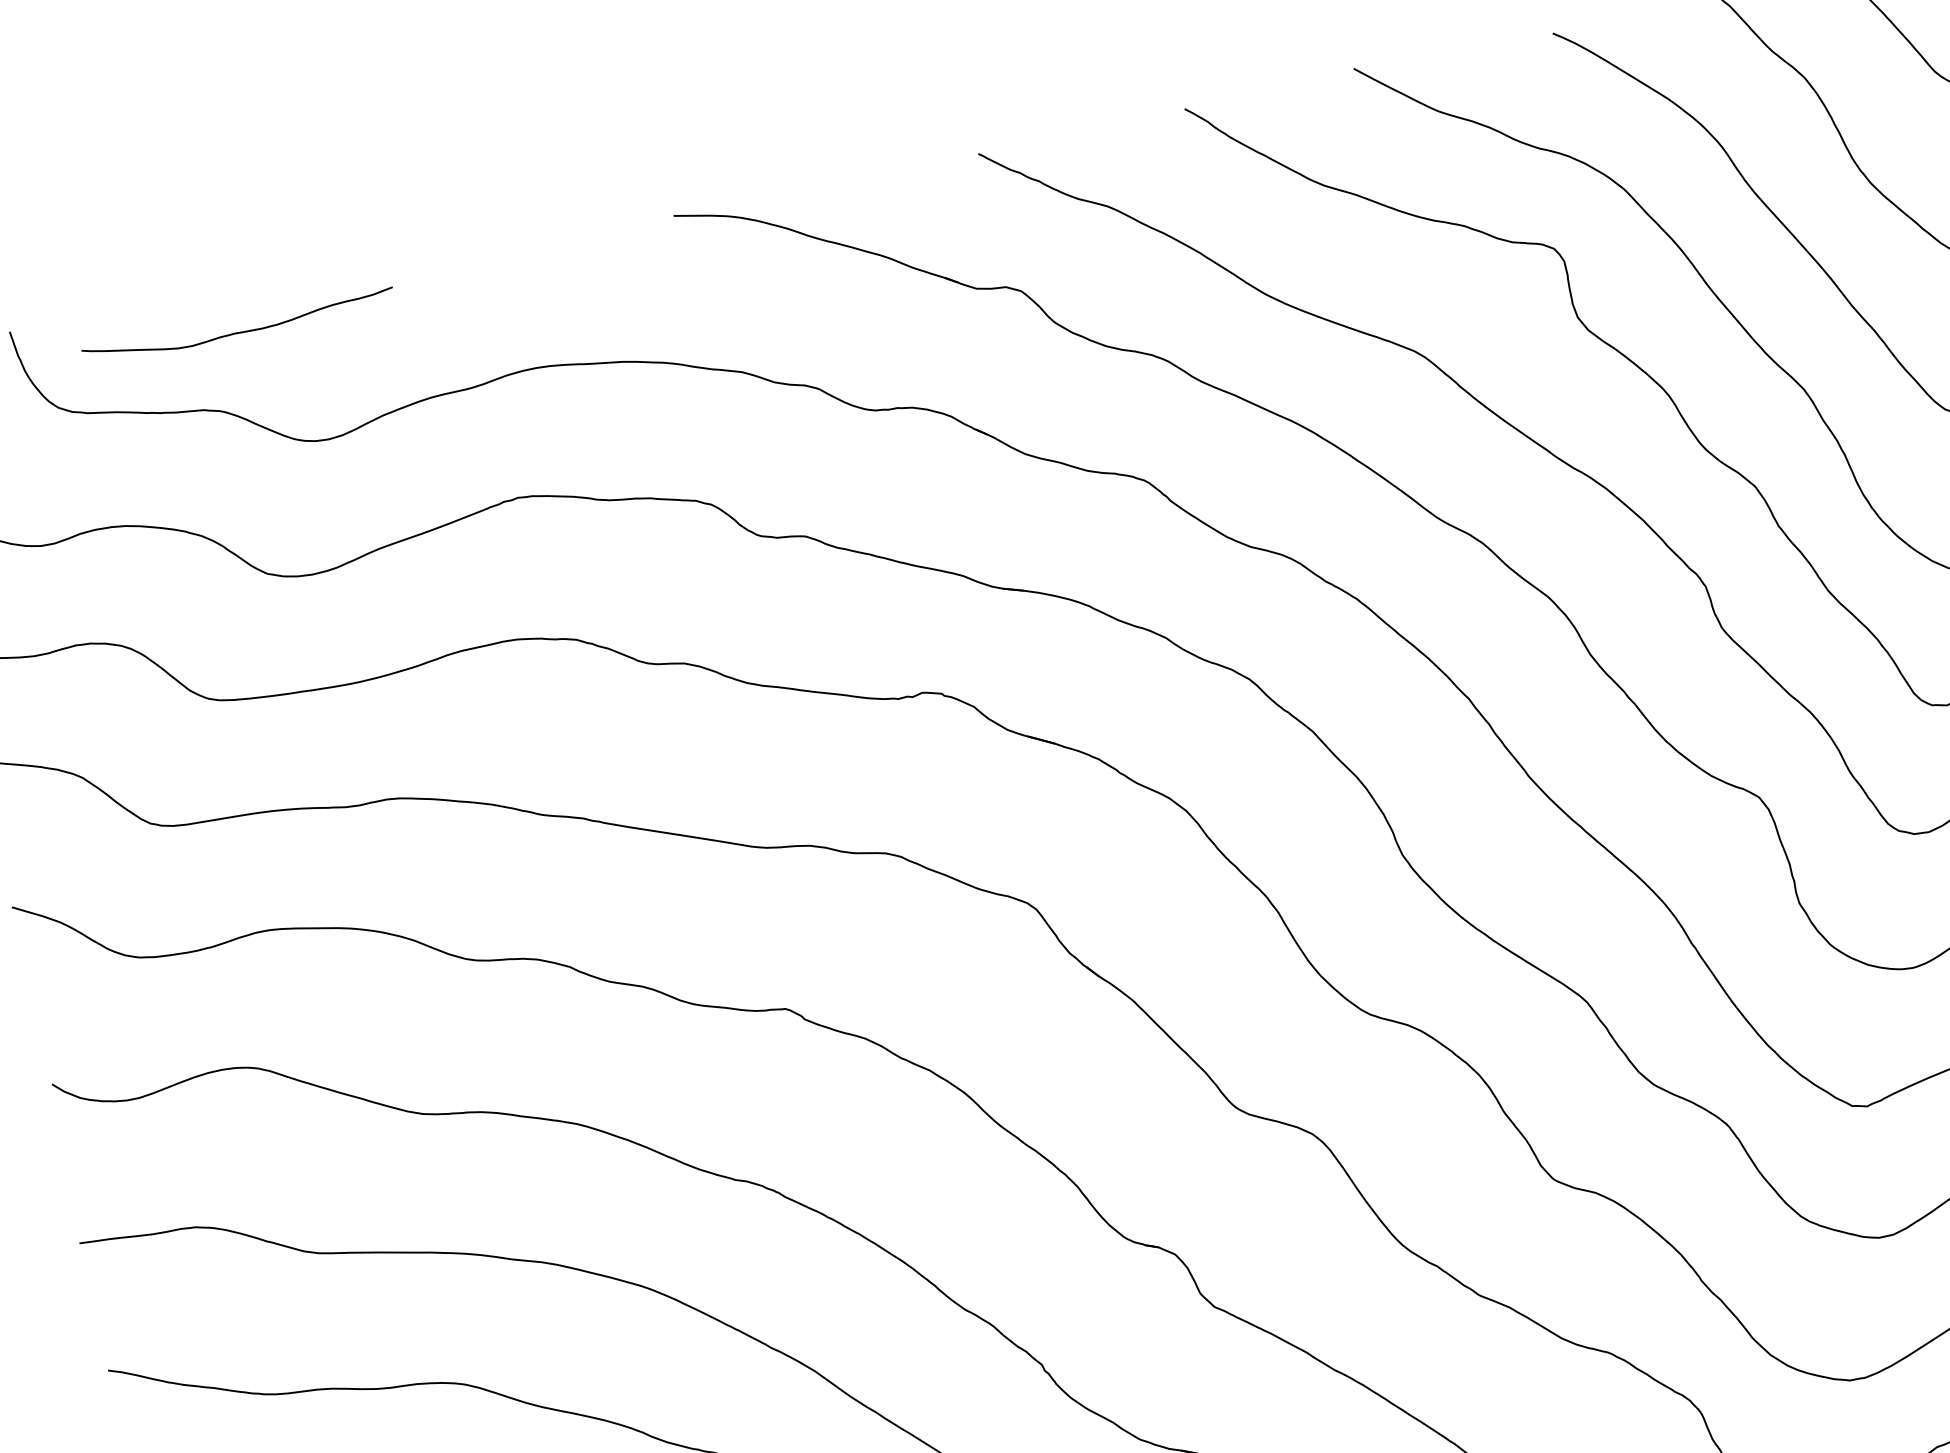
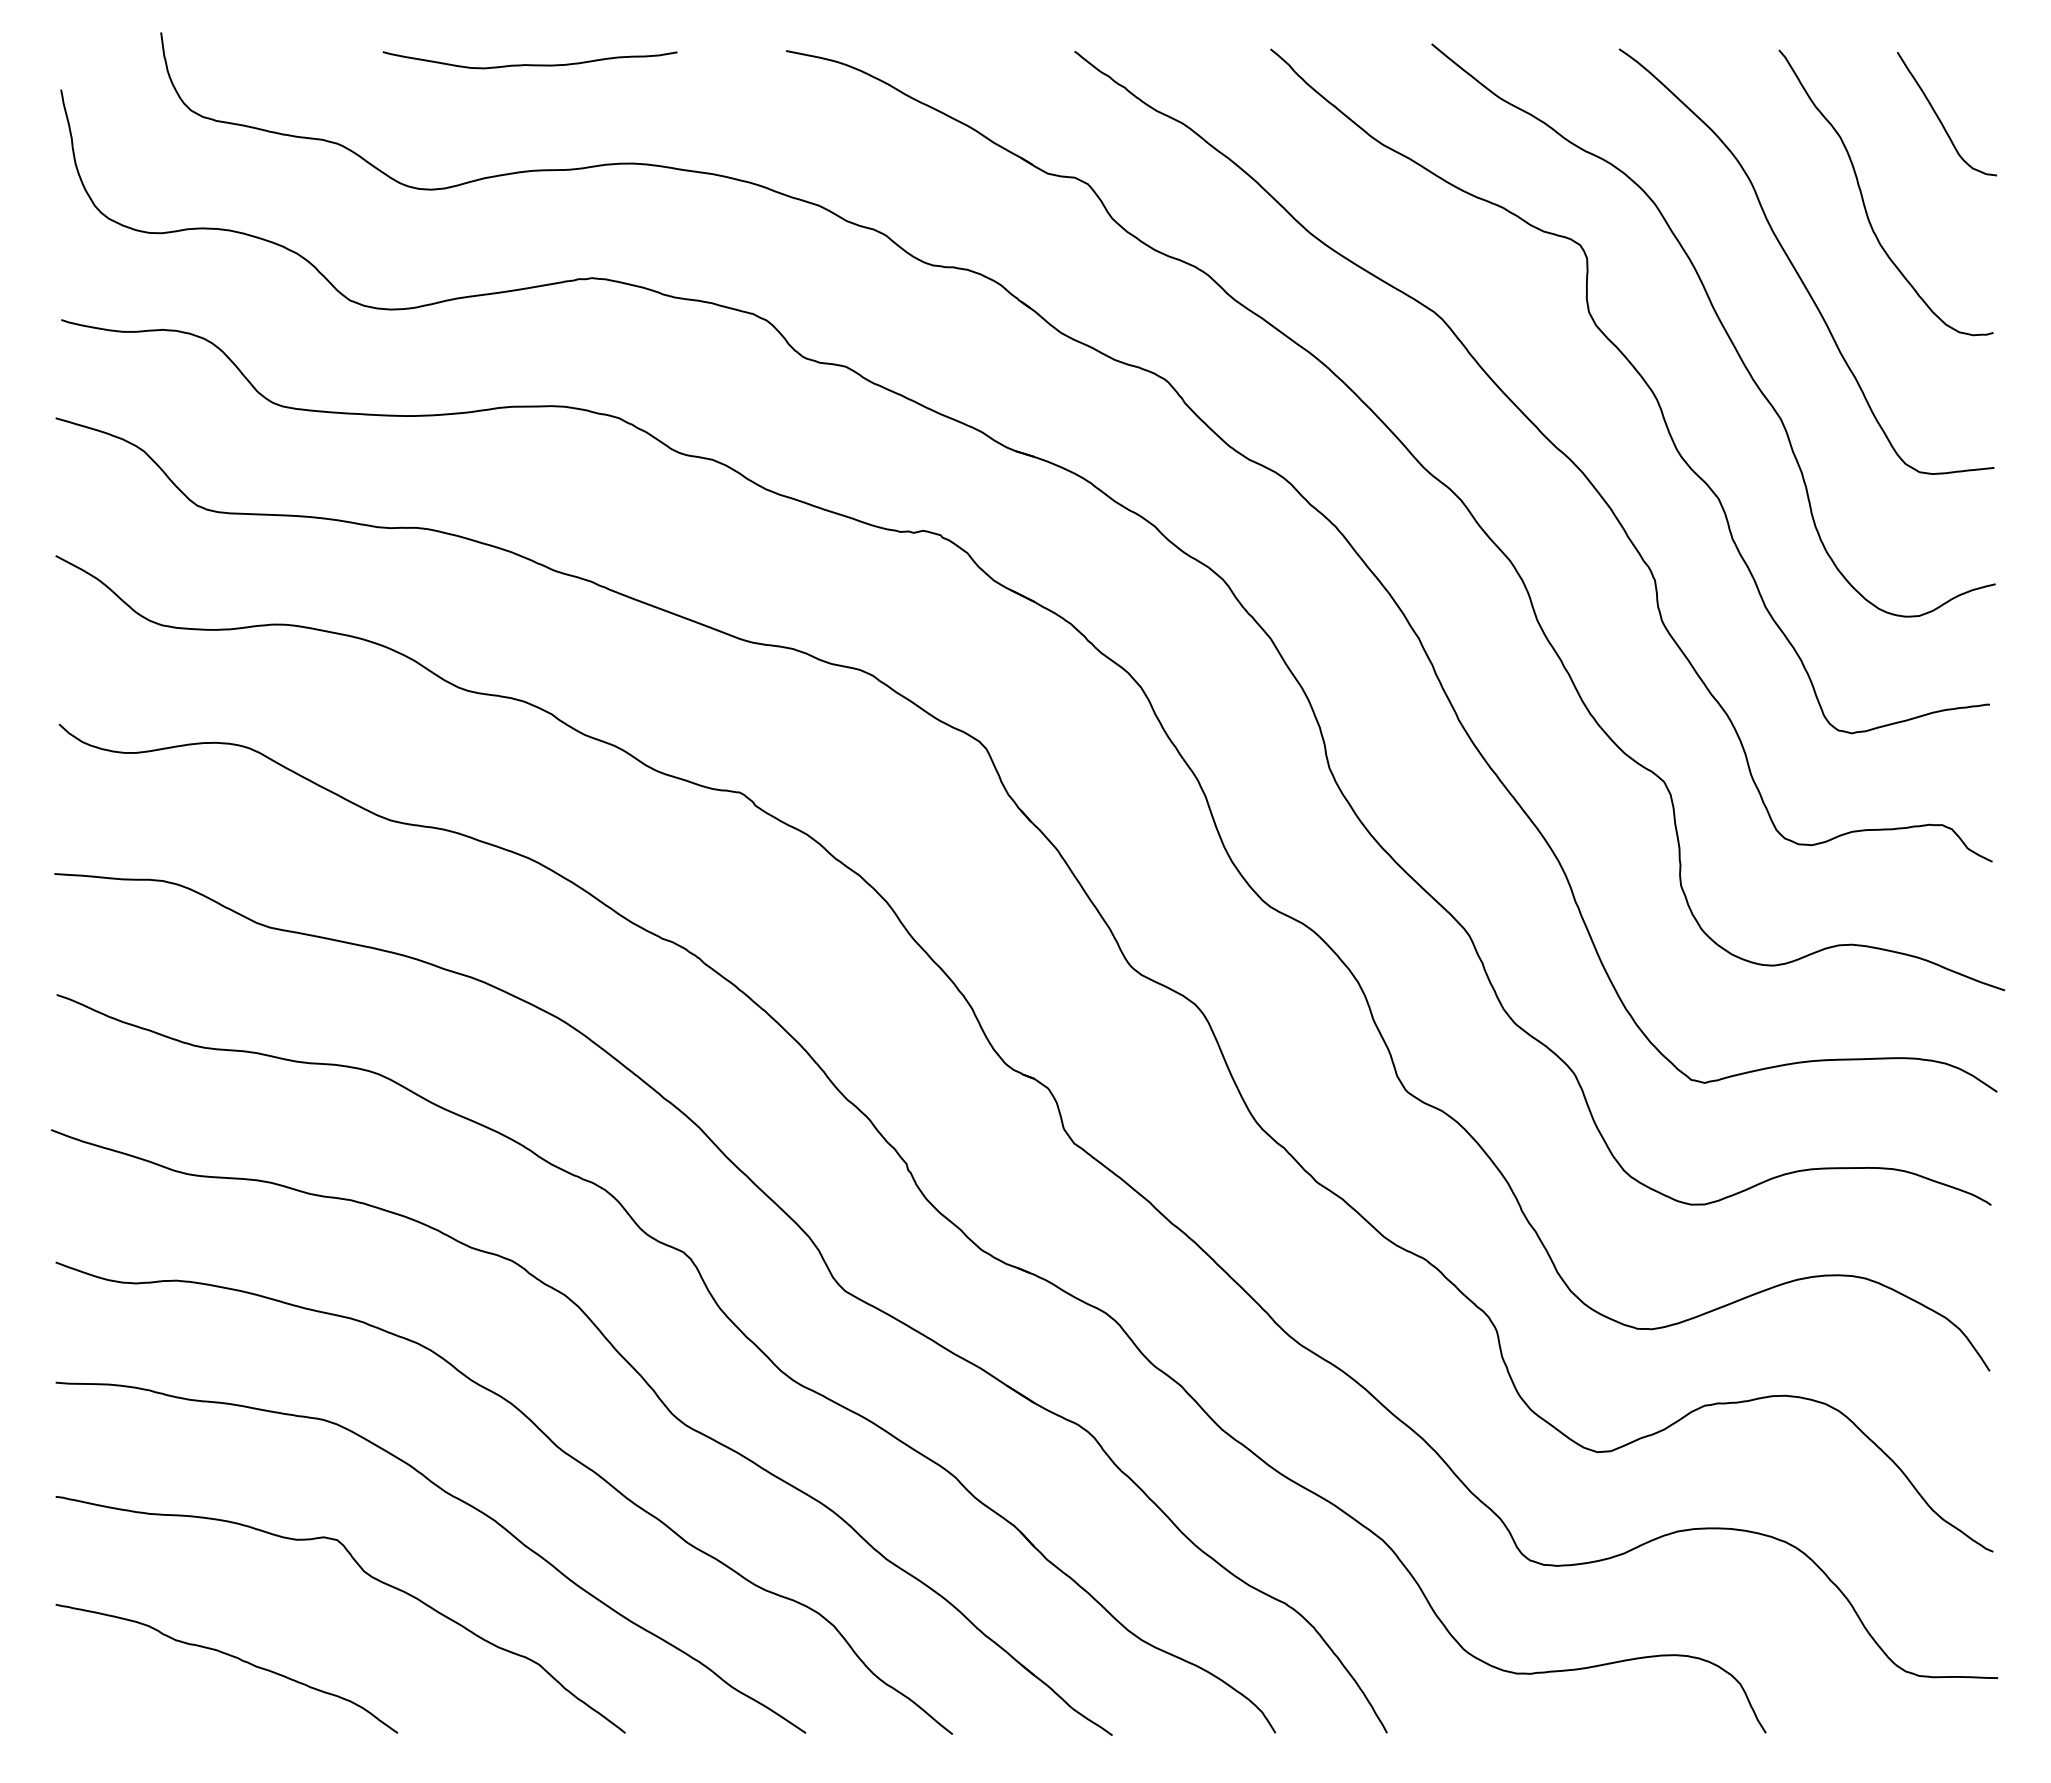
curve: (239, 332) -> (529, 64), moved

